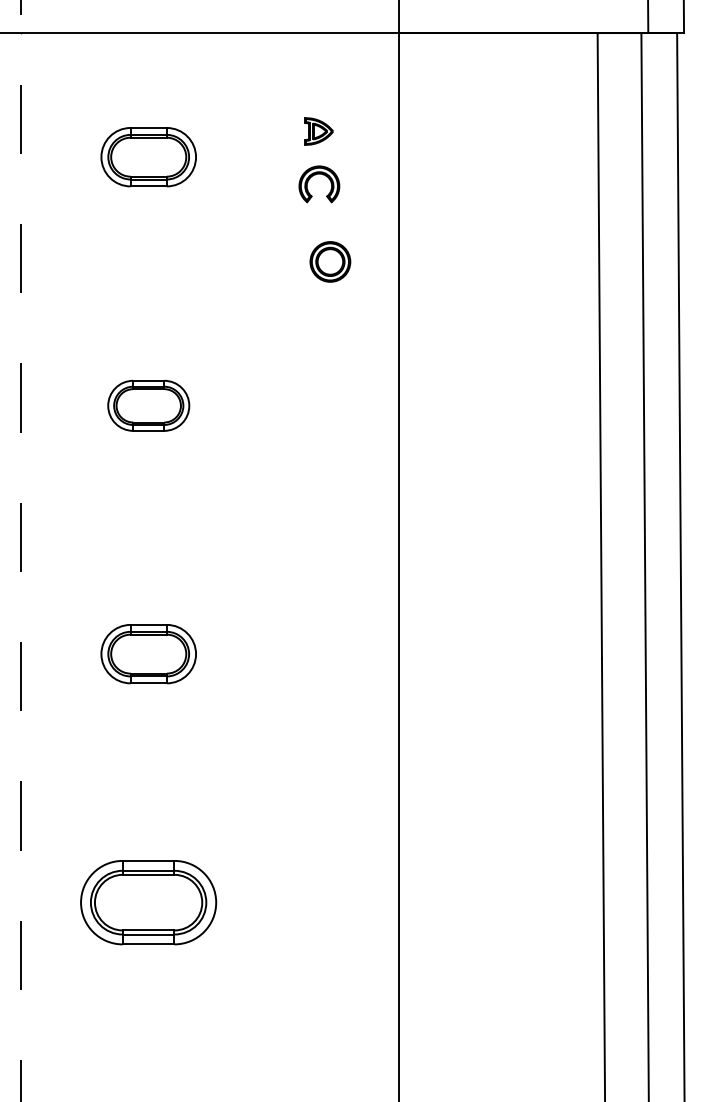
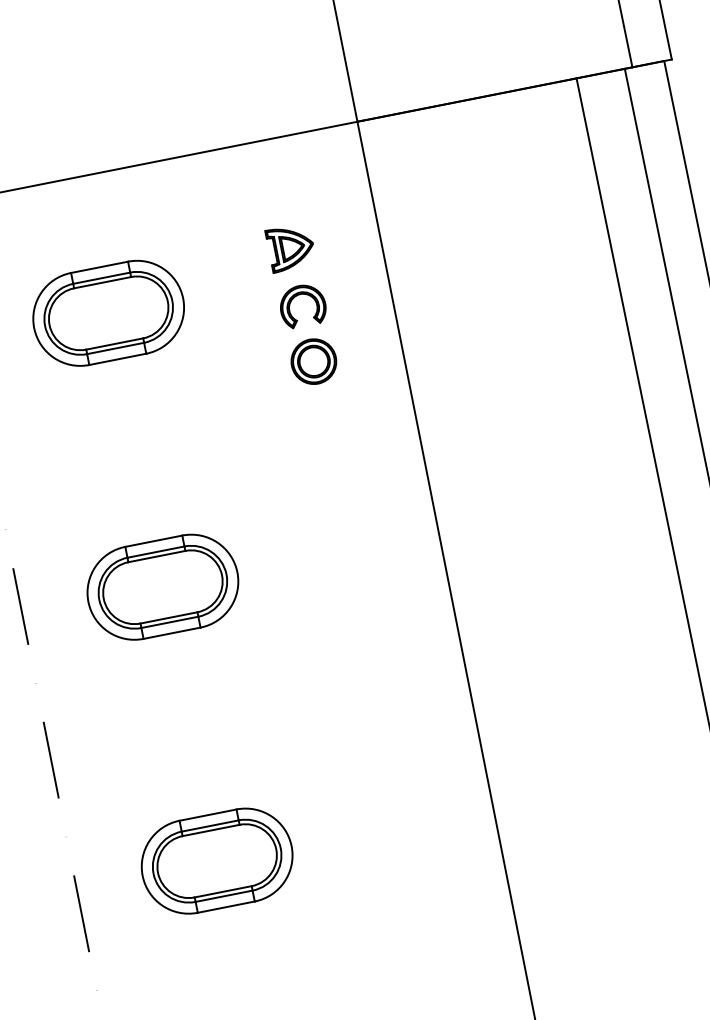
part: (318, 131) -> (290, 247), size x1.43
part: (148, 156) -> (108, 312), size x1.43
part: (330, 261) -> (313, 361), moved
part: (148, 405) -> (162, 587), size x1.67
part: (148, 653) -> (216, 860), size x1.43

